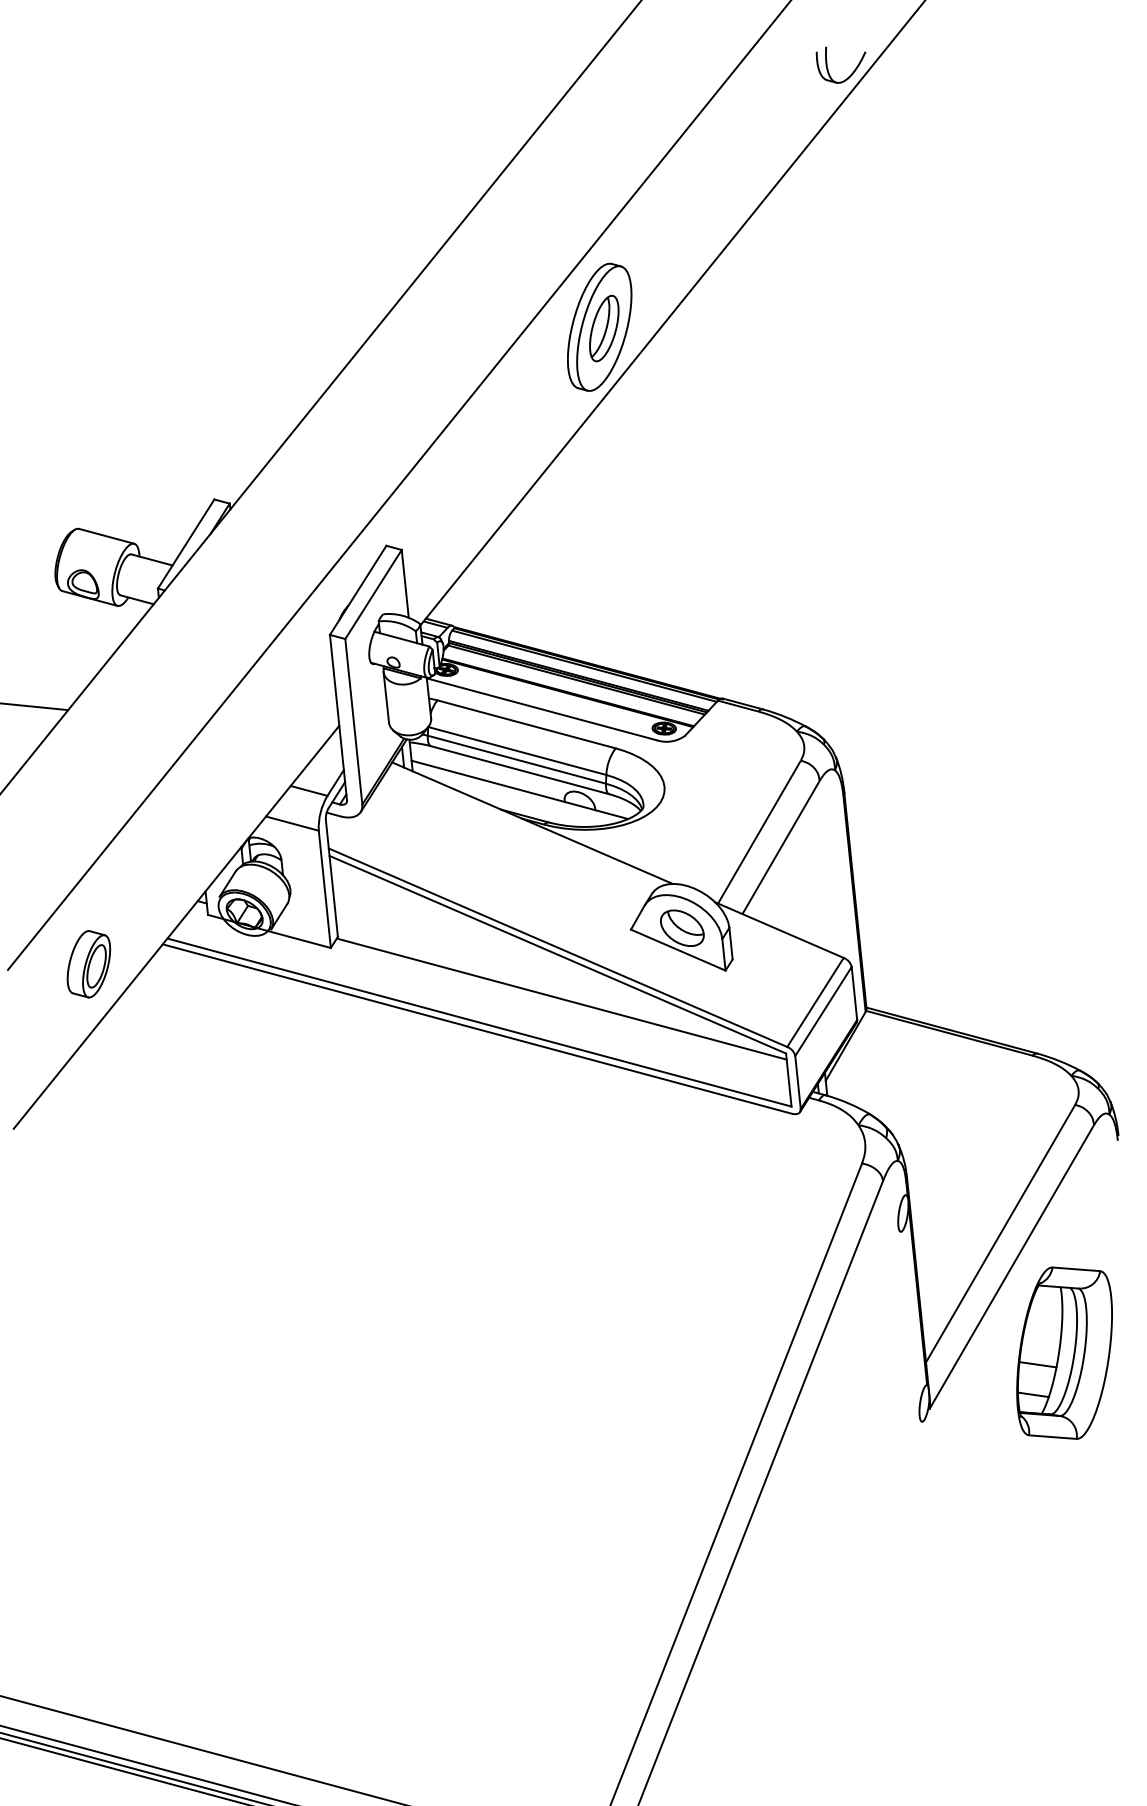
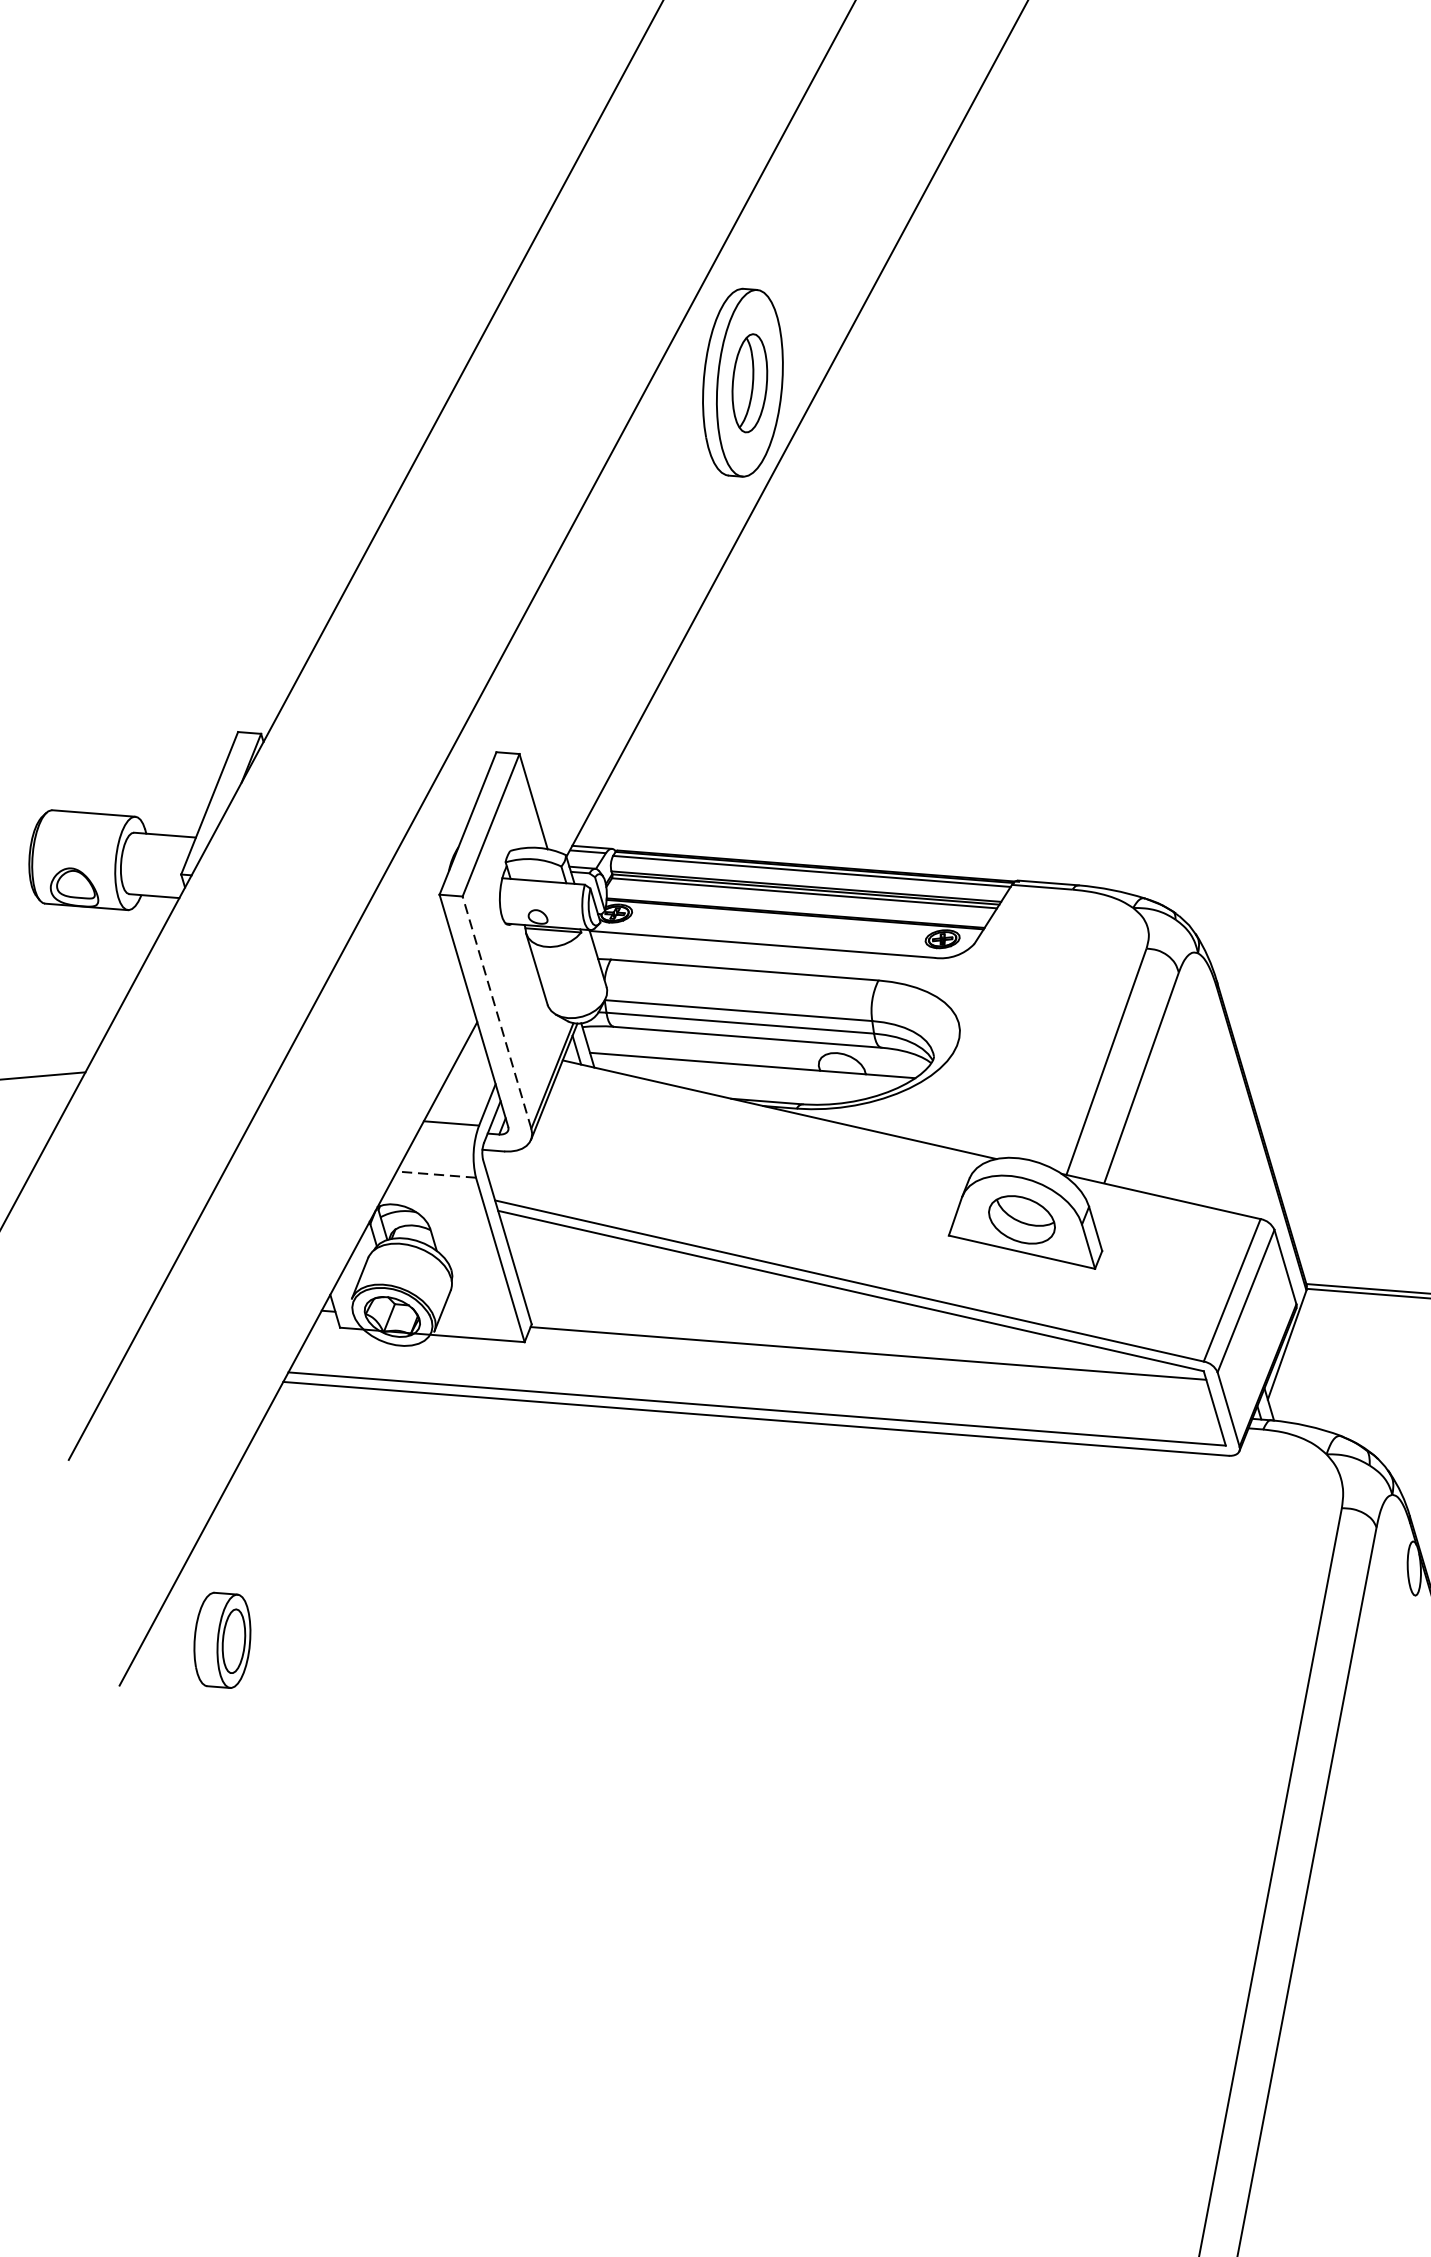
line: (353, 721) -> (496, 1012), solid -> dashed
line: (291, 823) -> (435, 1174), solid -> dashed
part: (88, 964) -> (221, 1640), moved

